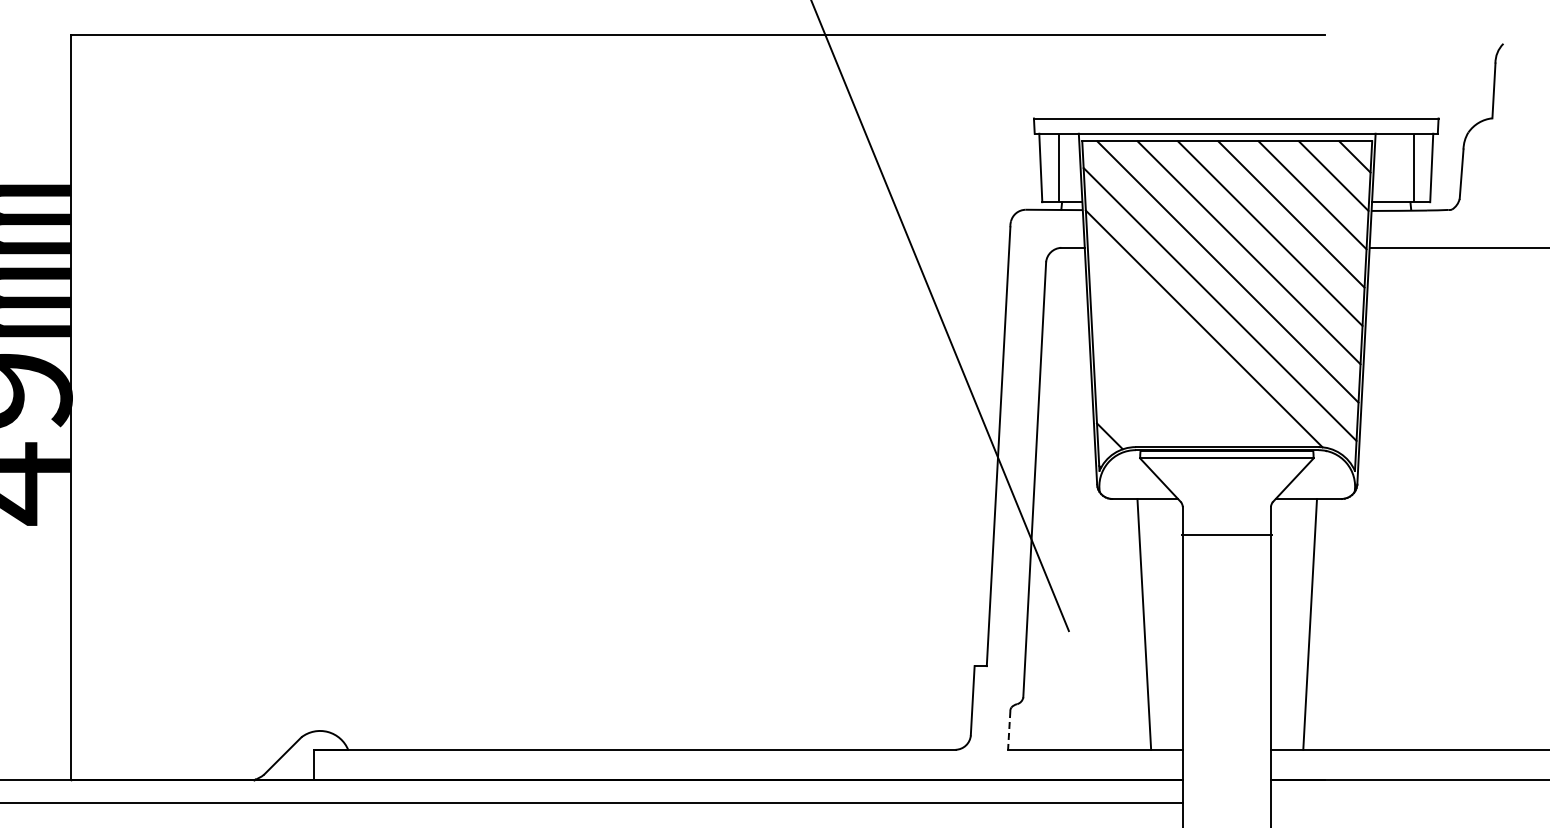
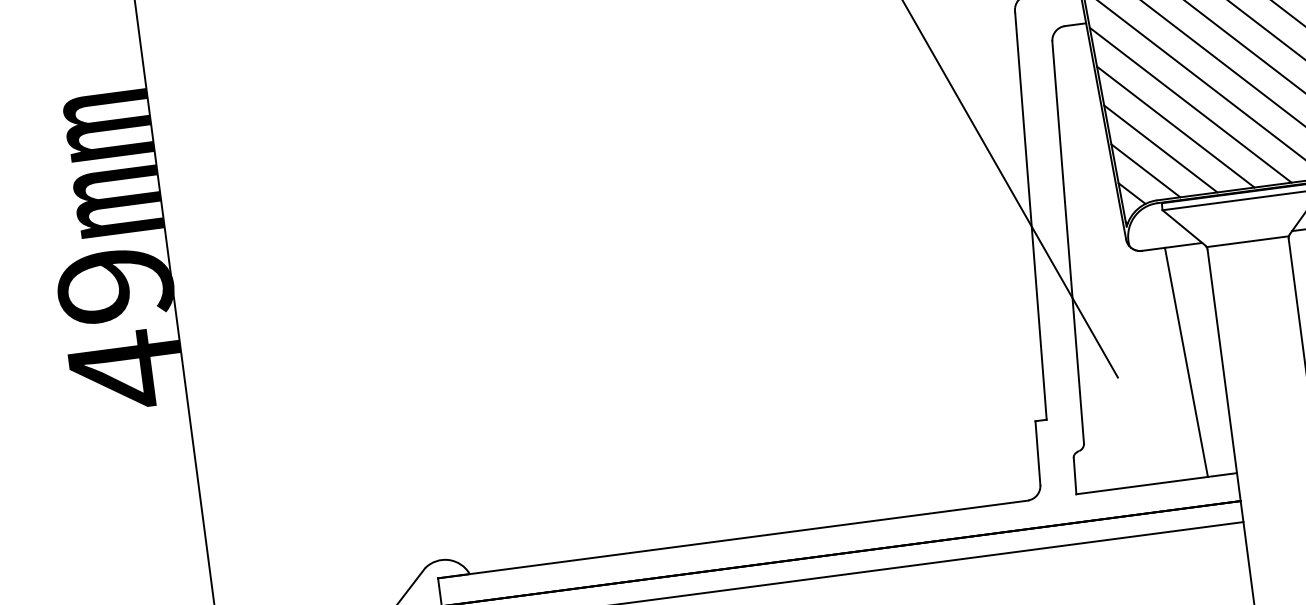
line: (1185, 350) -> (1191, 105), added
line: (1165, 371) -> (1175, 127), added
line: (1146, 392) -> (1160, 148), added
line: (1127, 413) -> (1145, 170), added
line: (1226, 535) -> (1247, 242), moved
line: (1009, 730) -> (1075, 476), dashed -> solid

